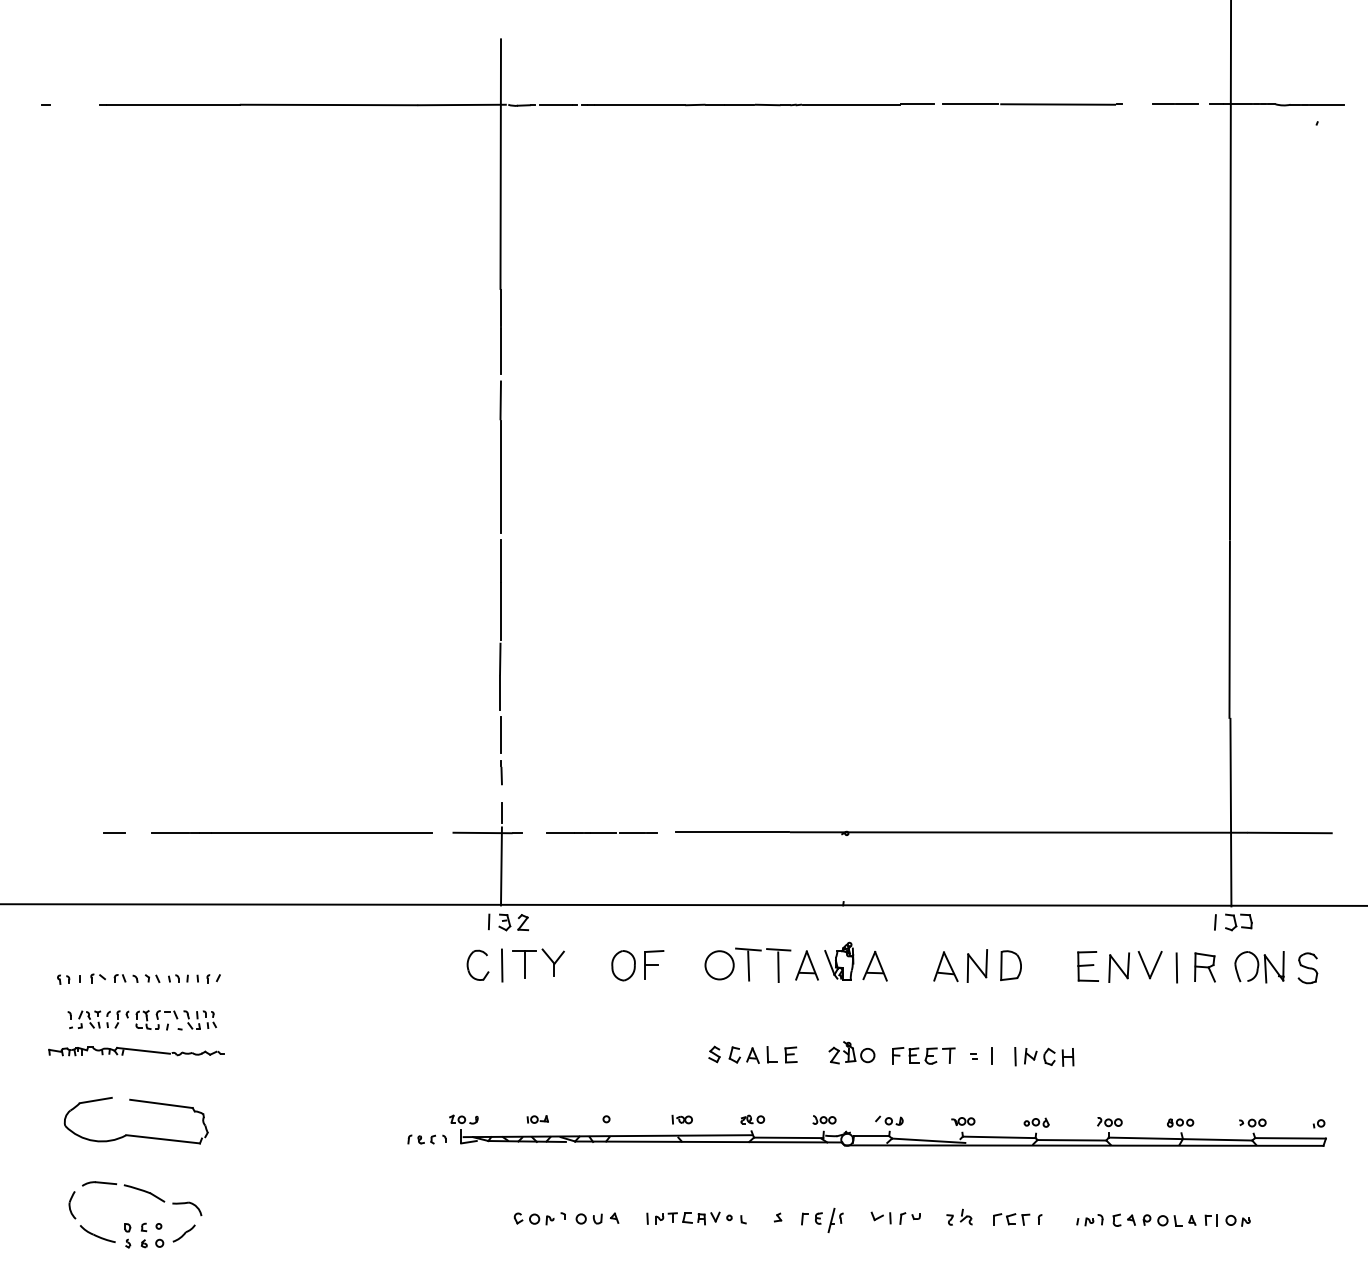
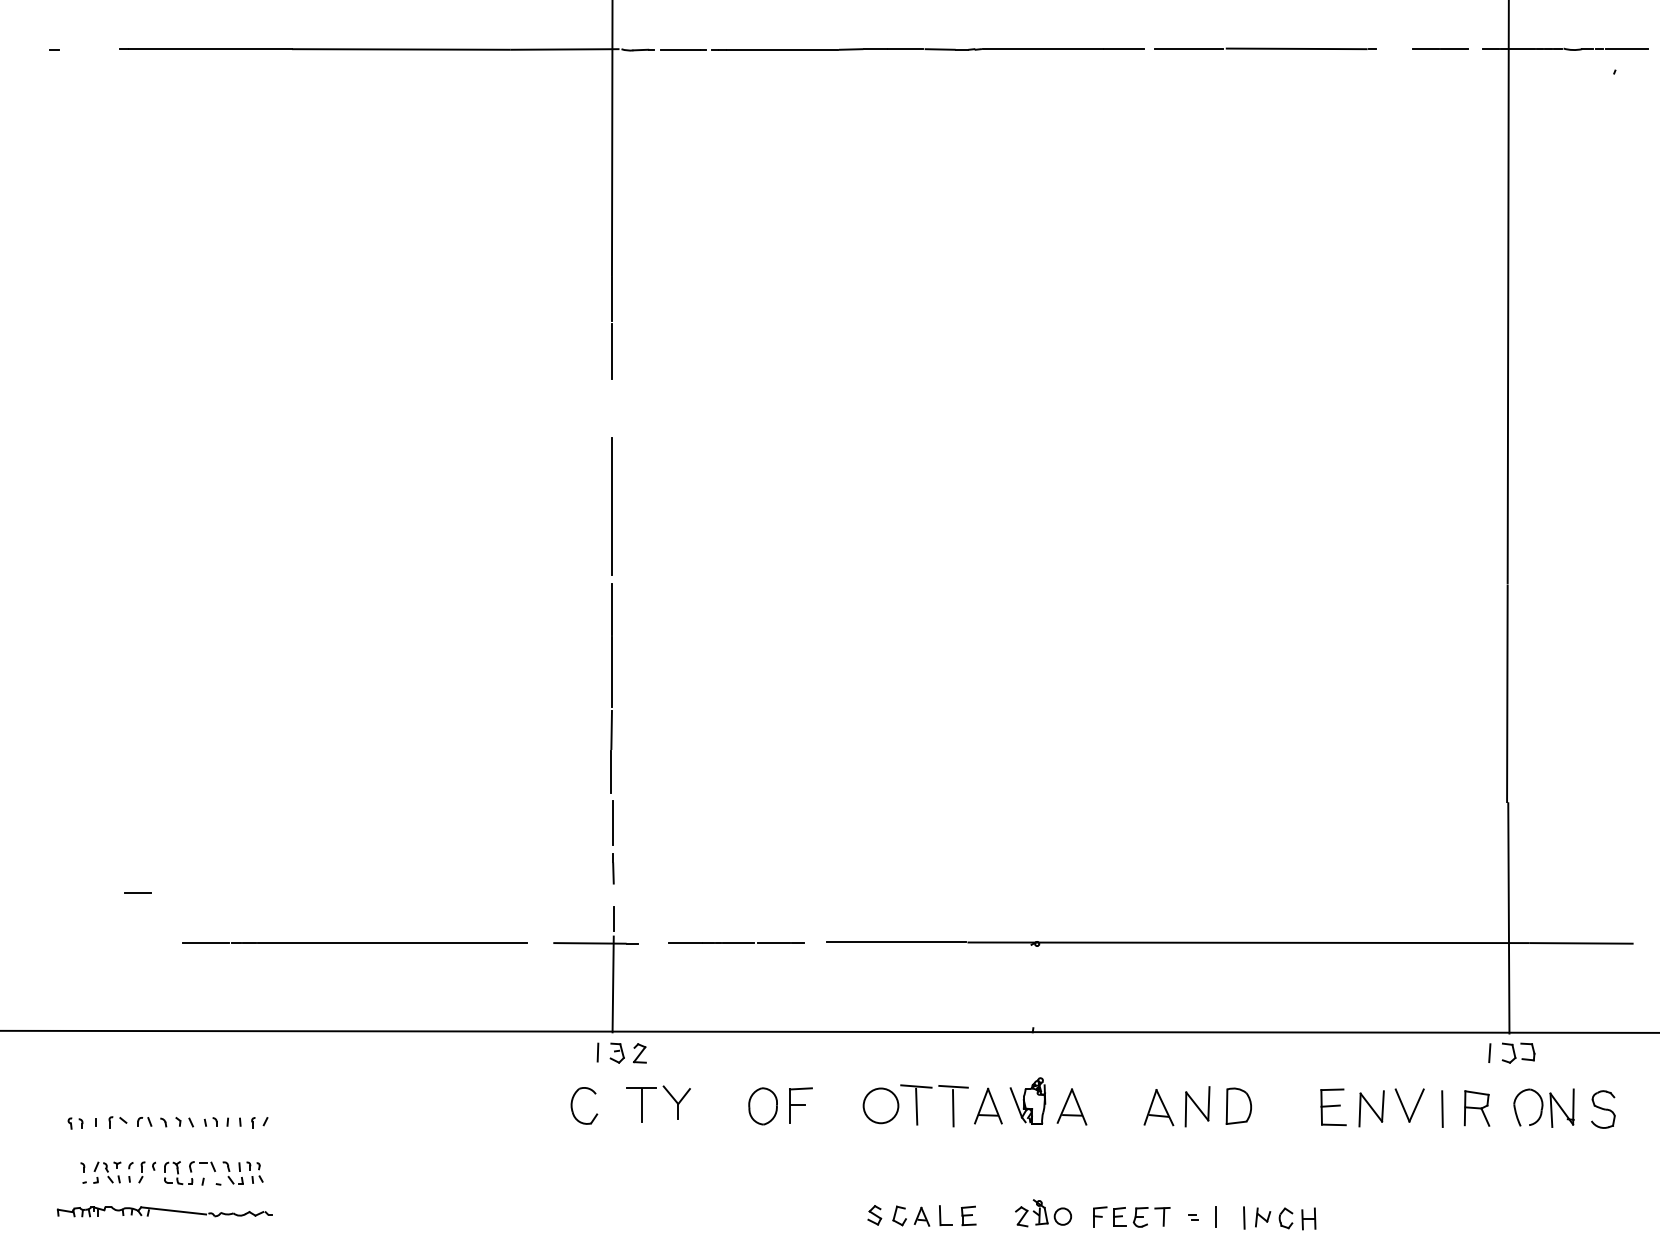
line: (500, 400) -> (611, 412), removed
line: (114, 832) -> (137, 892), moved
line: (501, 965) -> (613, 1106), removed

